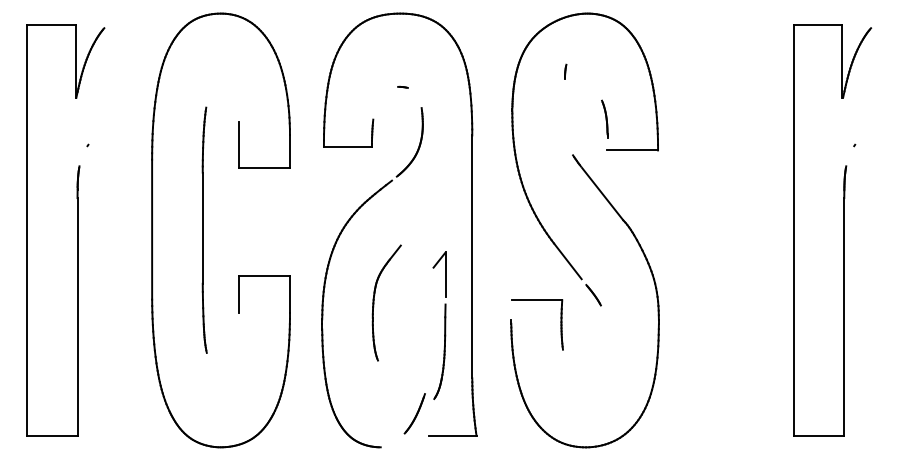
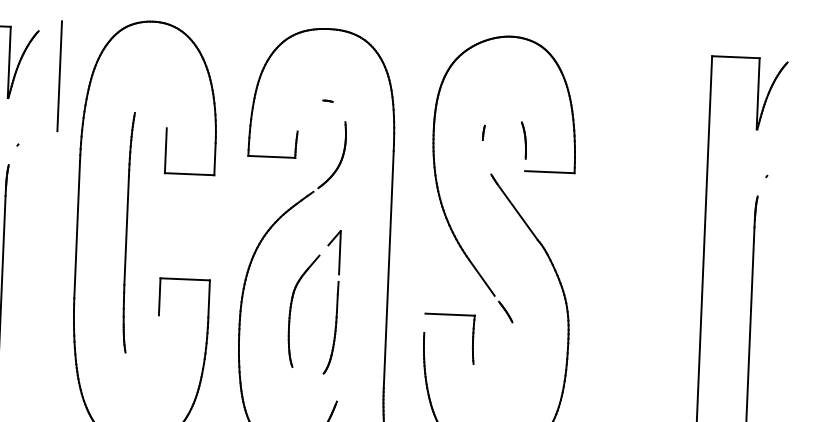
line: (565, 71) -> (483, 132), moved
line: (127, 73) -> (59, 76), added
part: (439, 325) -> (331, 302), moved

